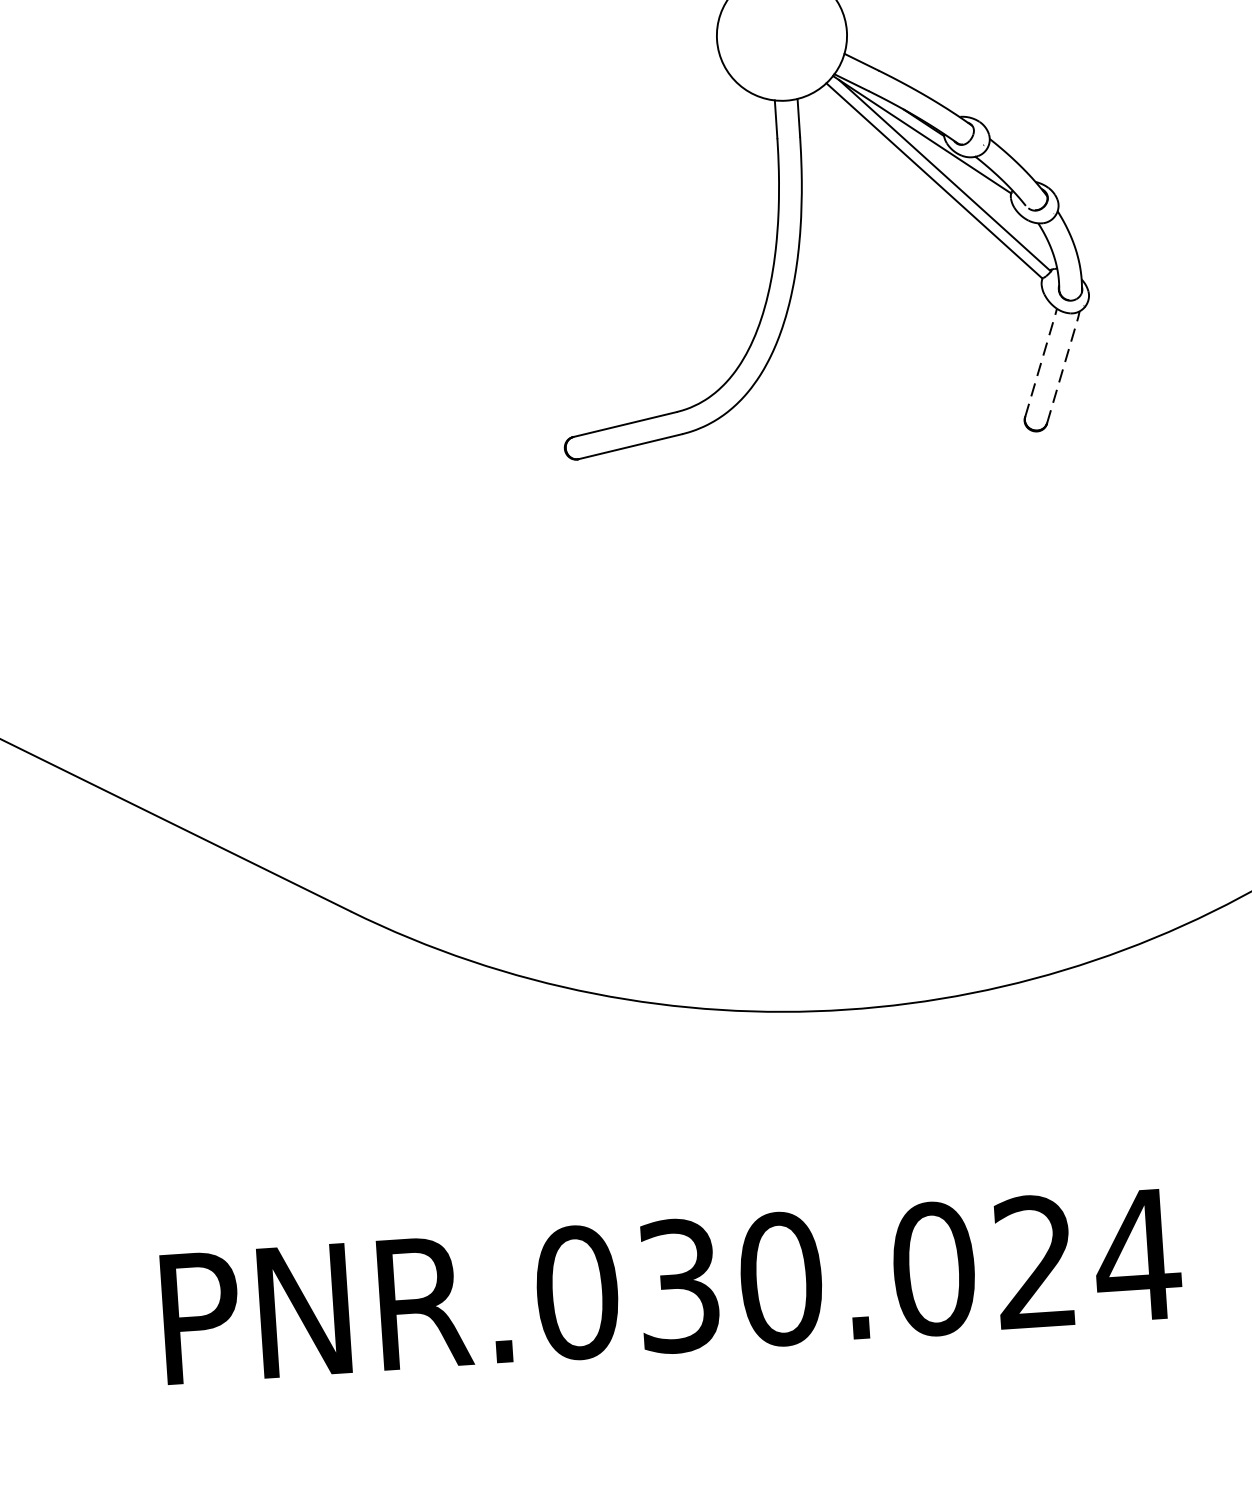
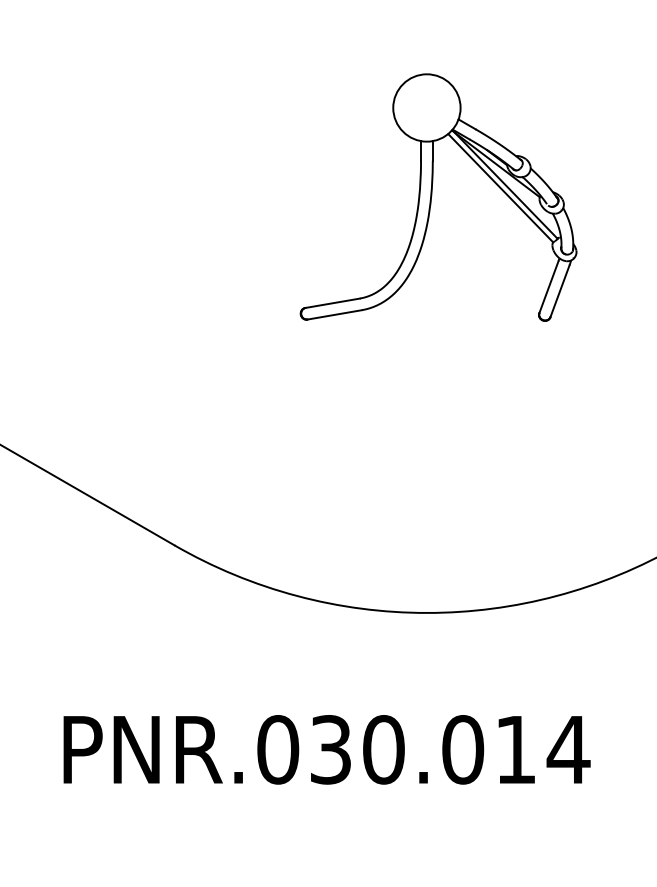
line: (1041, 364) -> (549, 286), dashed -> solid
line: (1062, 370) -> (560, 290), dashed -> solid
text: (1033, 1261) -> (514, 749), PNR.030.024 -> PNR.030.014

